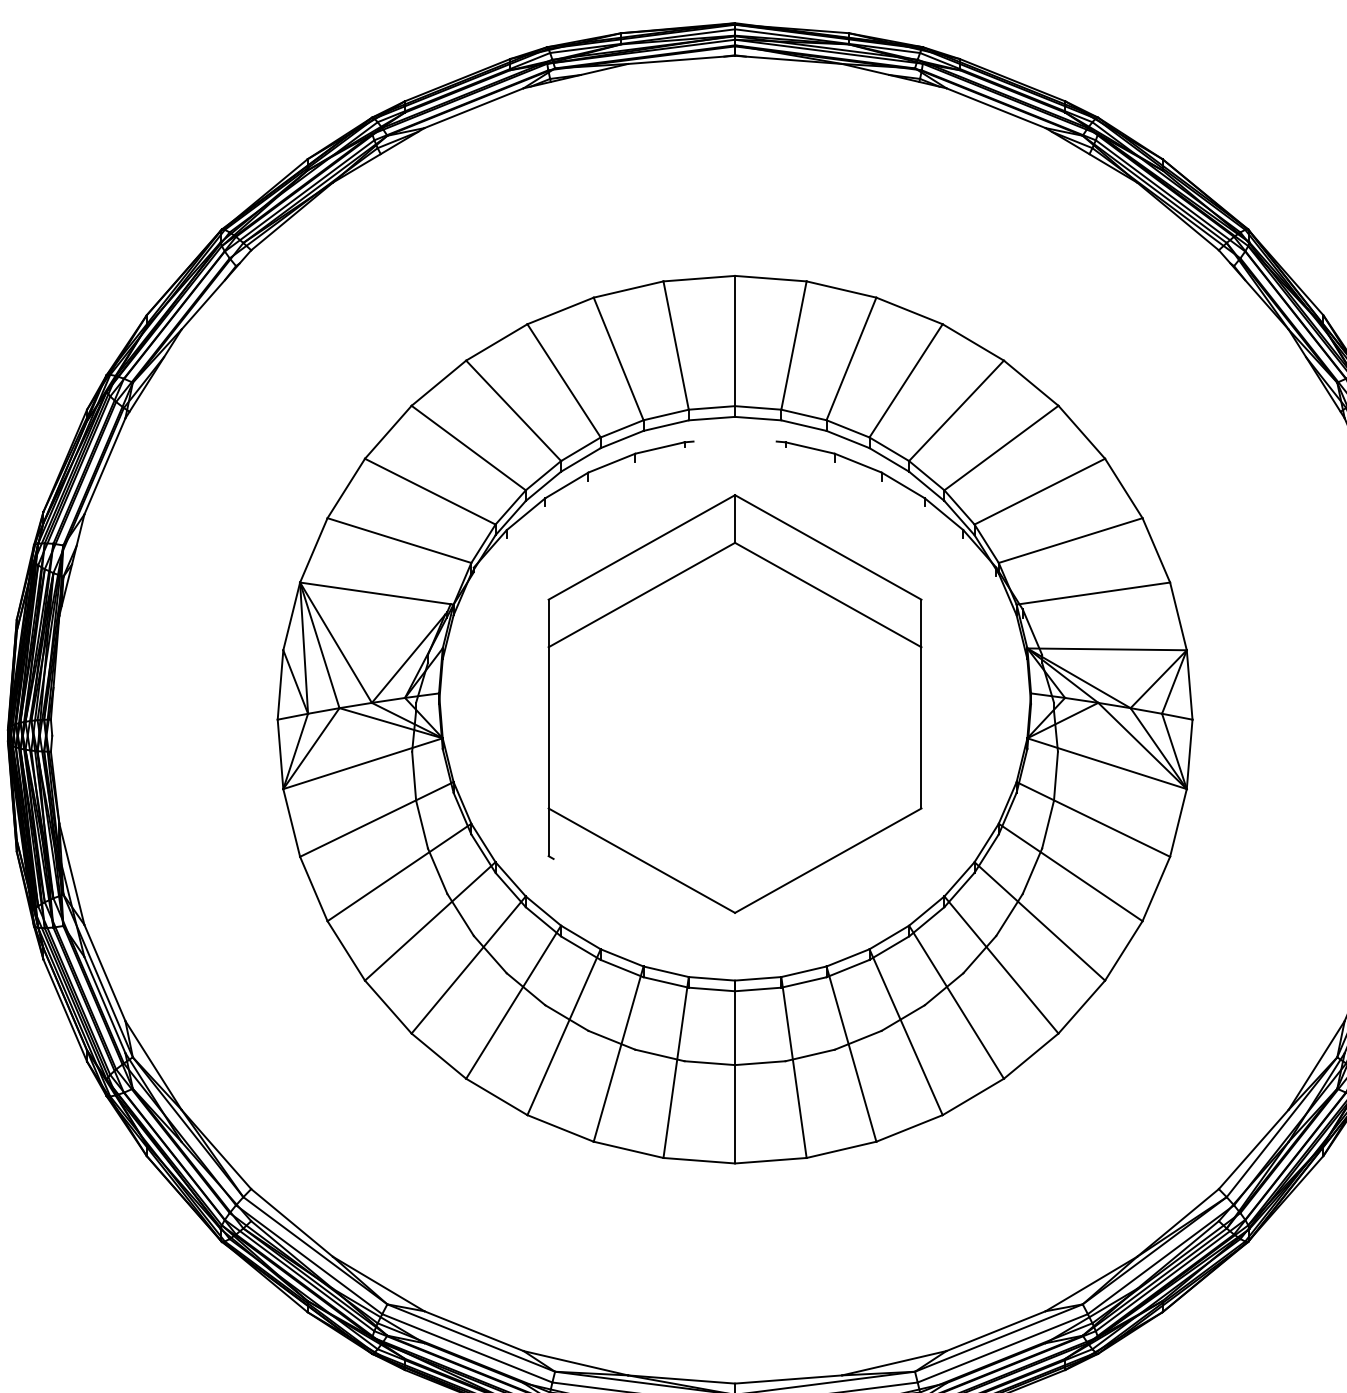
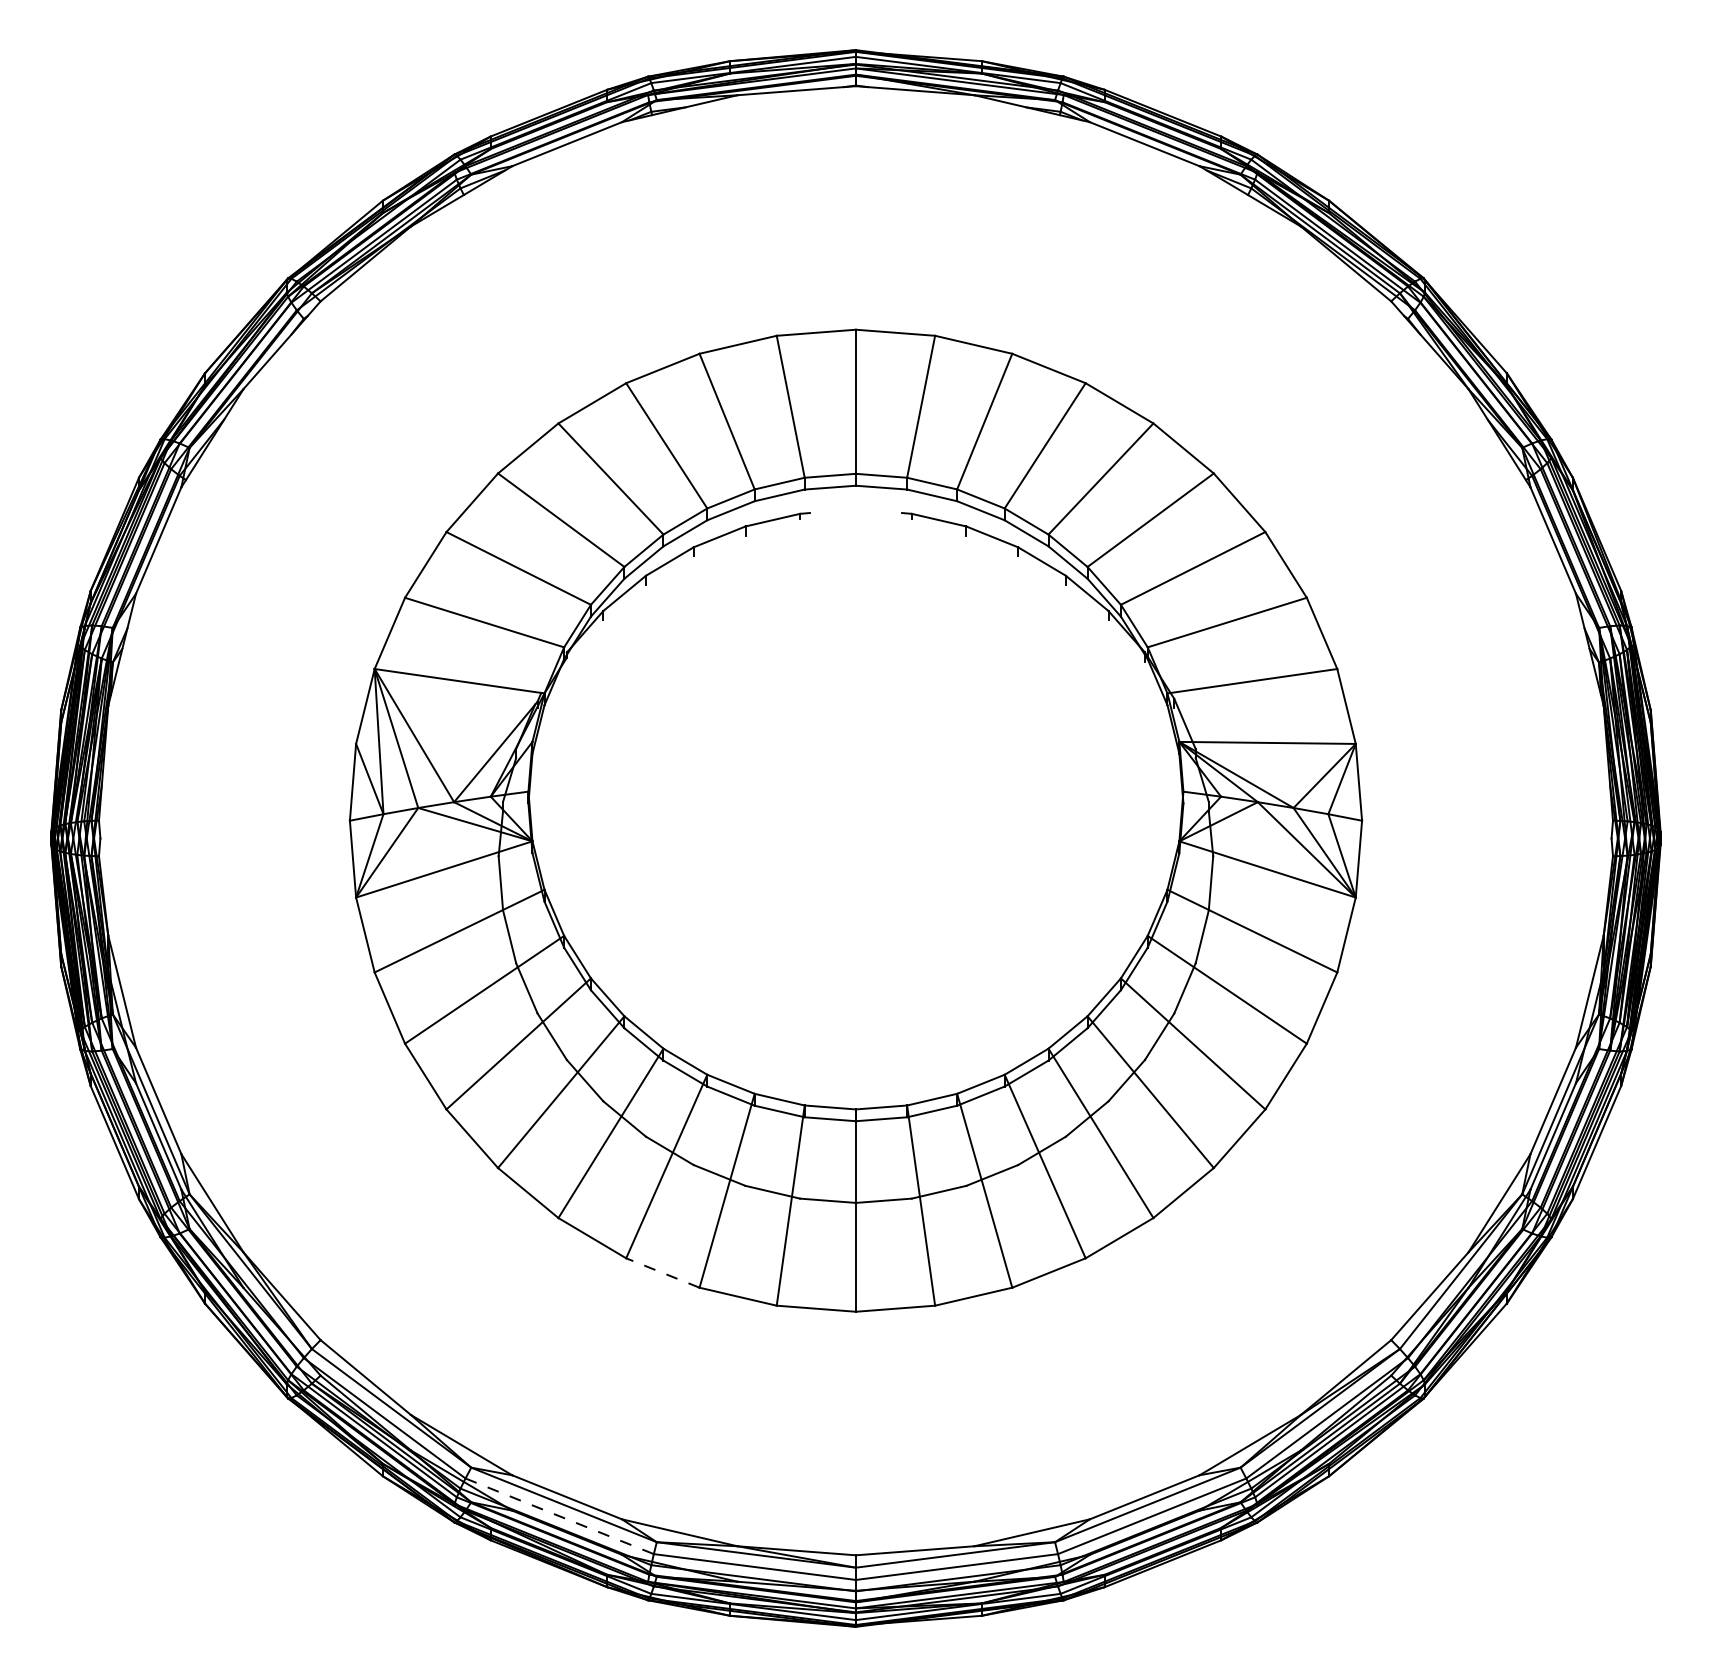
part: (734, 704) -> (855, 803), removed
line: (560, 1128) -> (662, 1273), solid -> dashed
line: (468, 1348) -> (560, 1516), solid -> dashed

